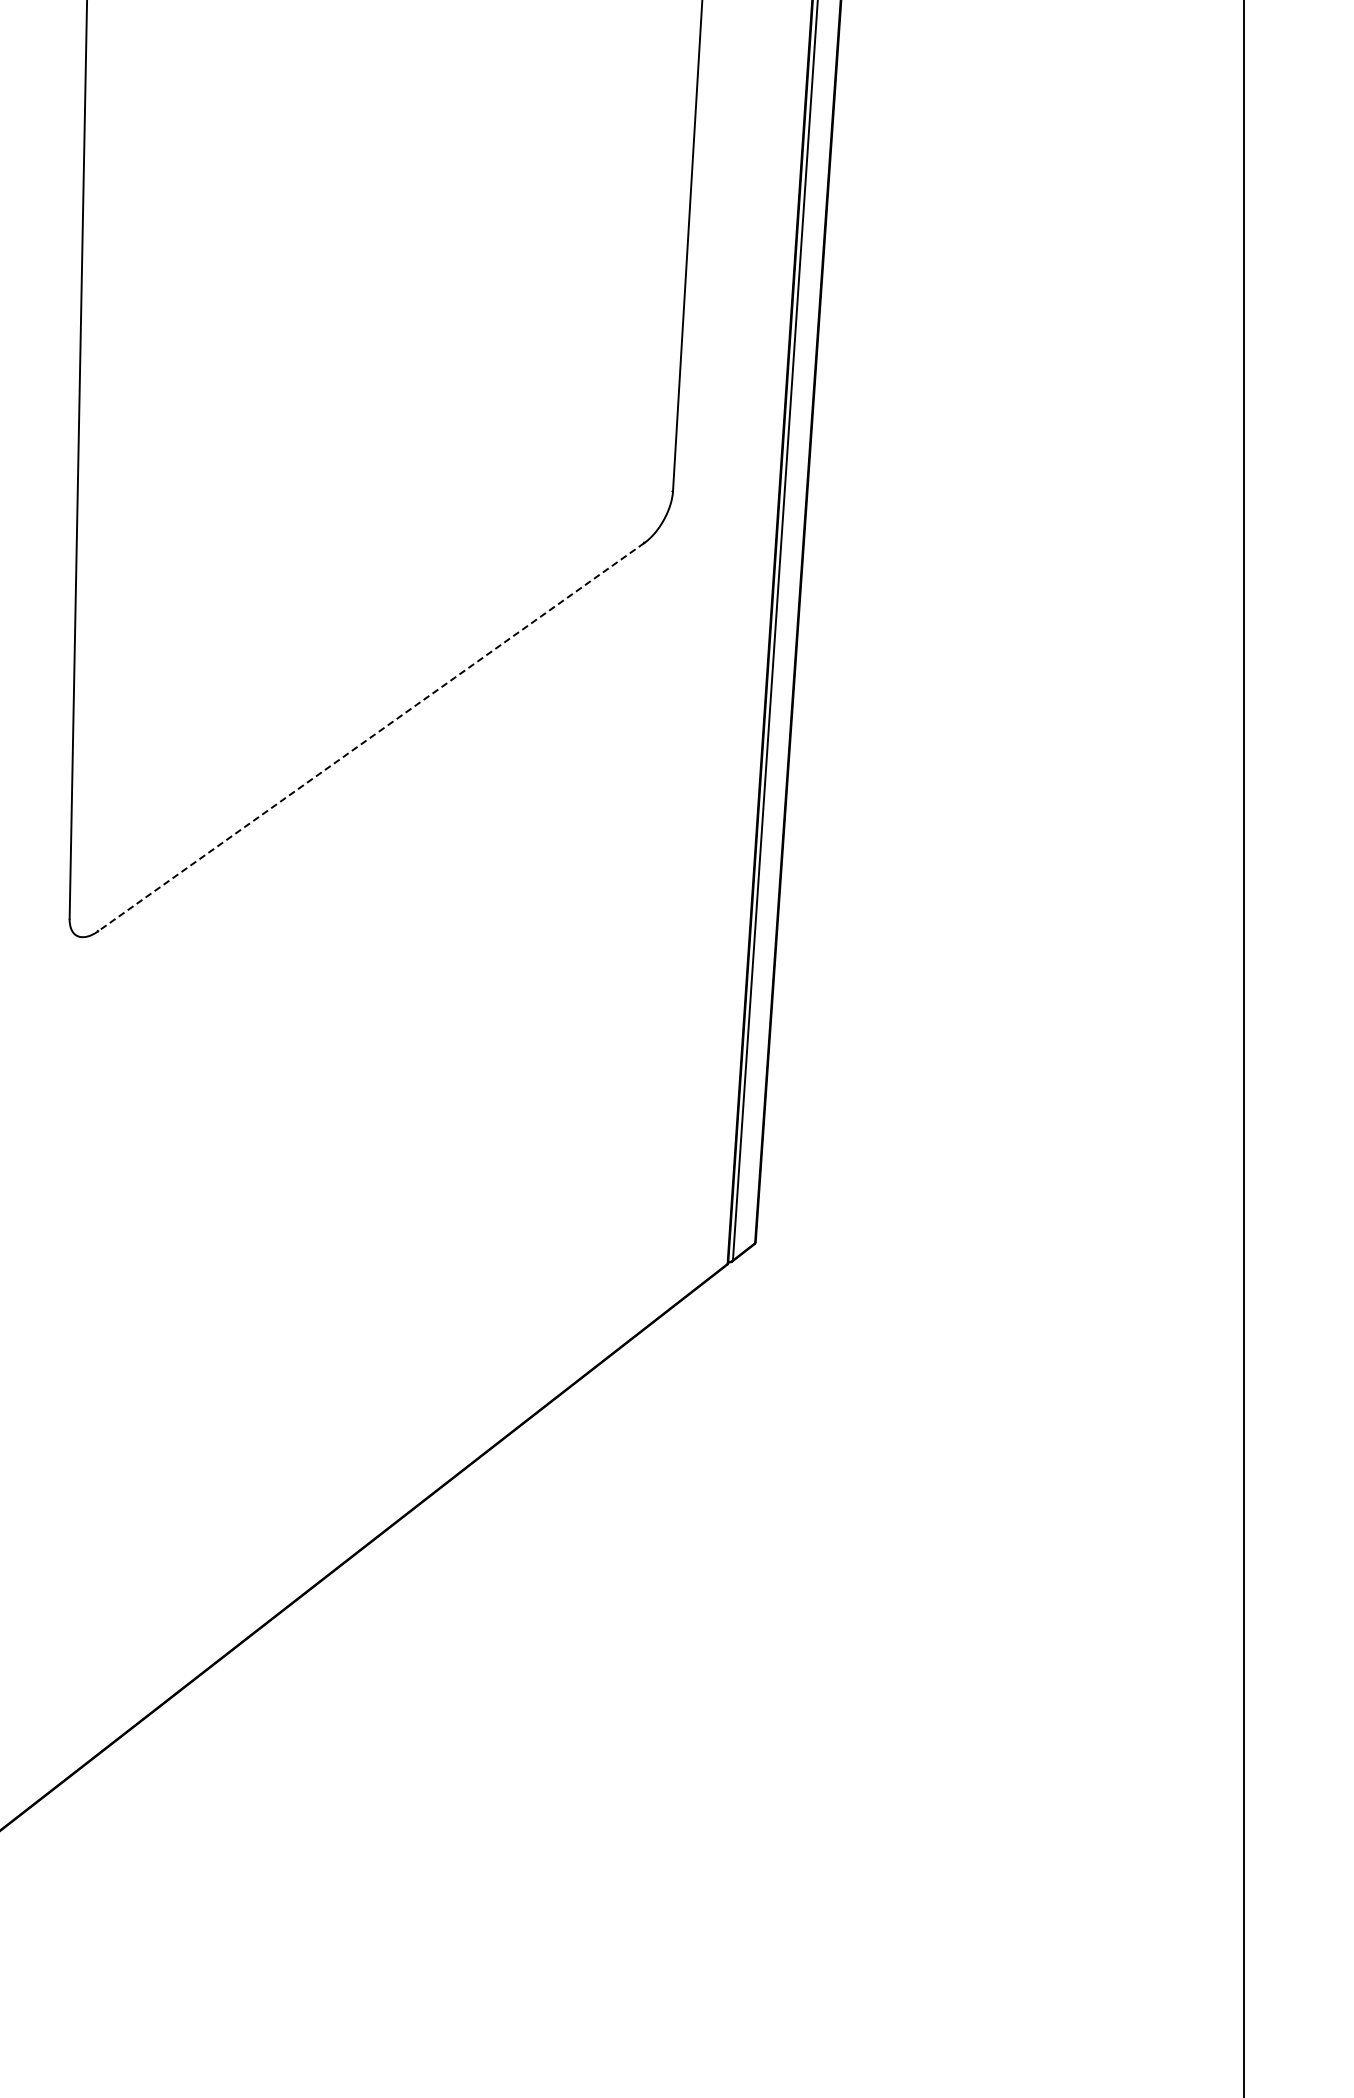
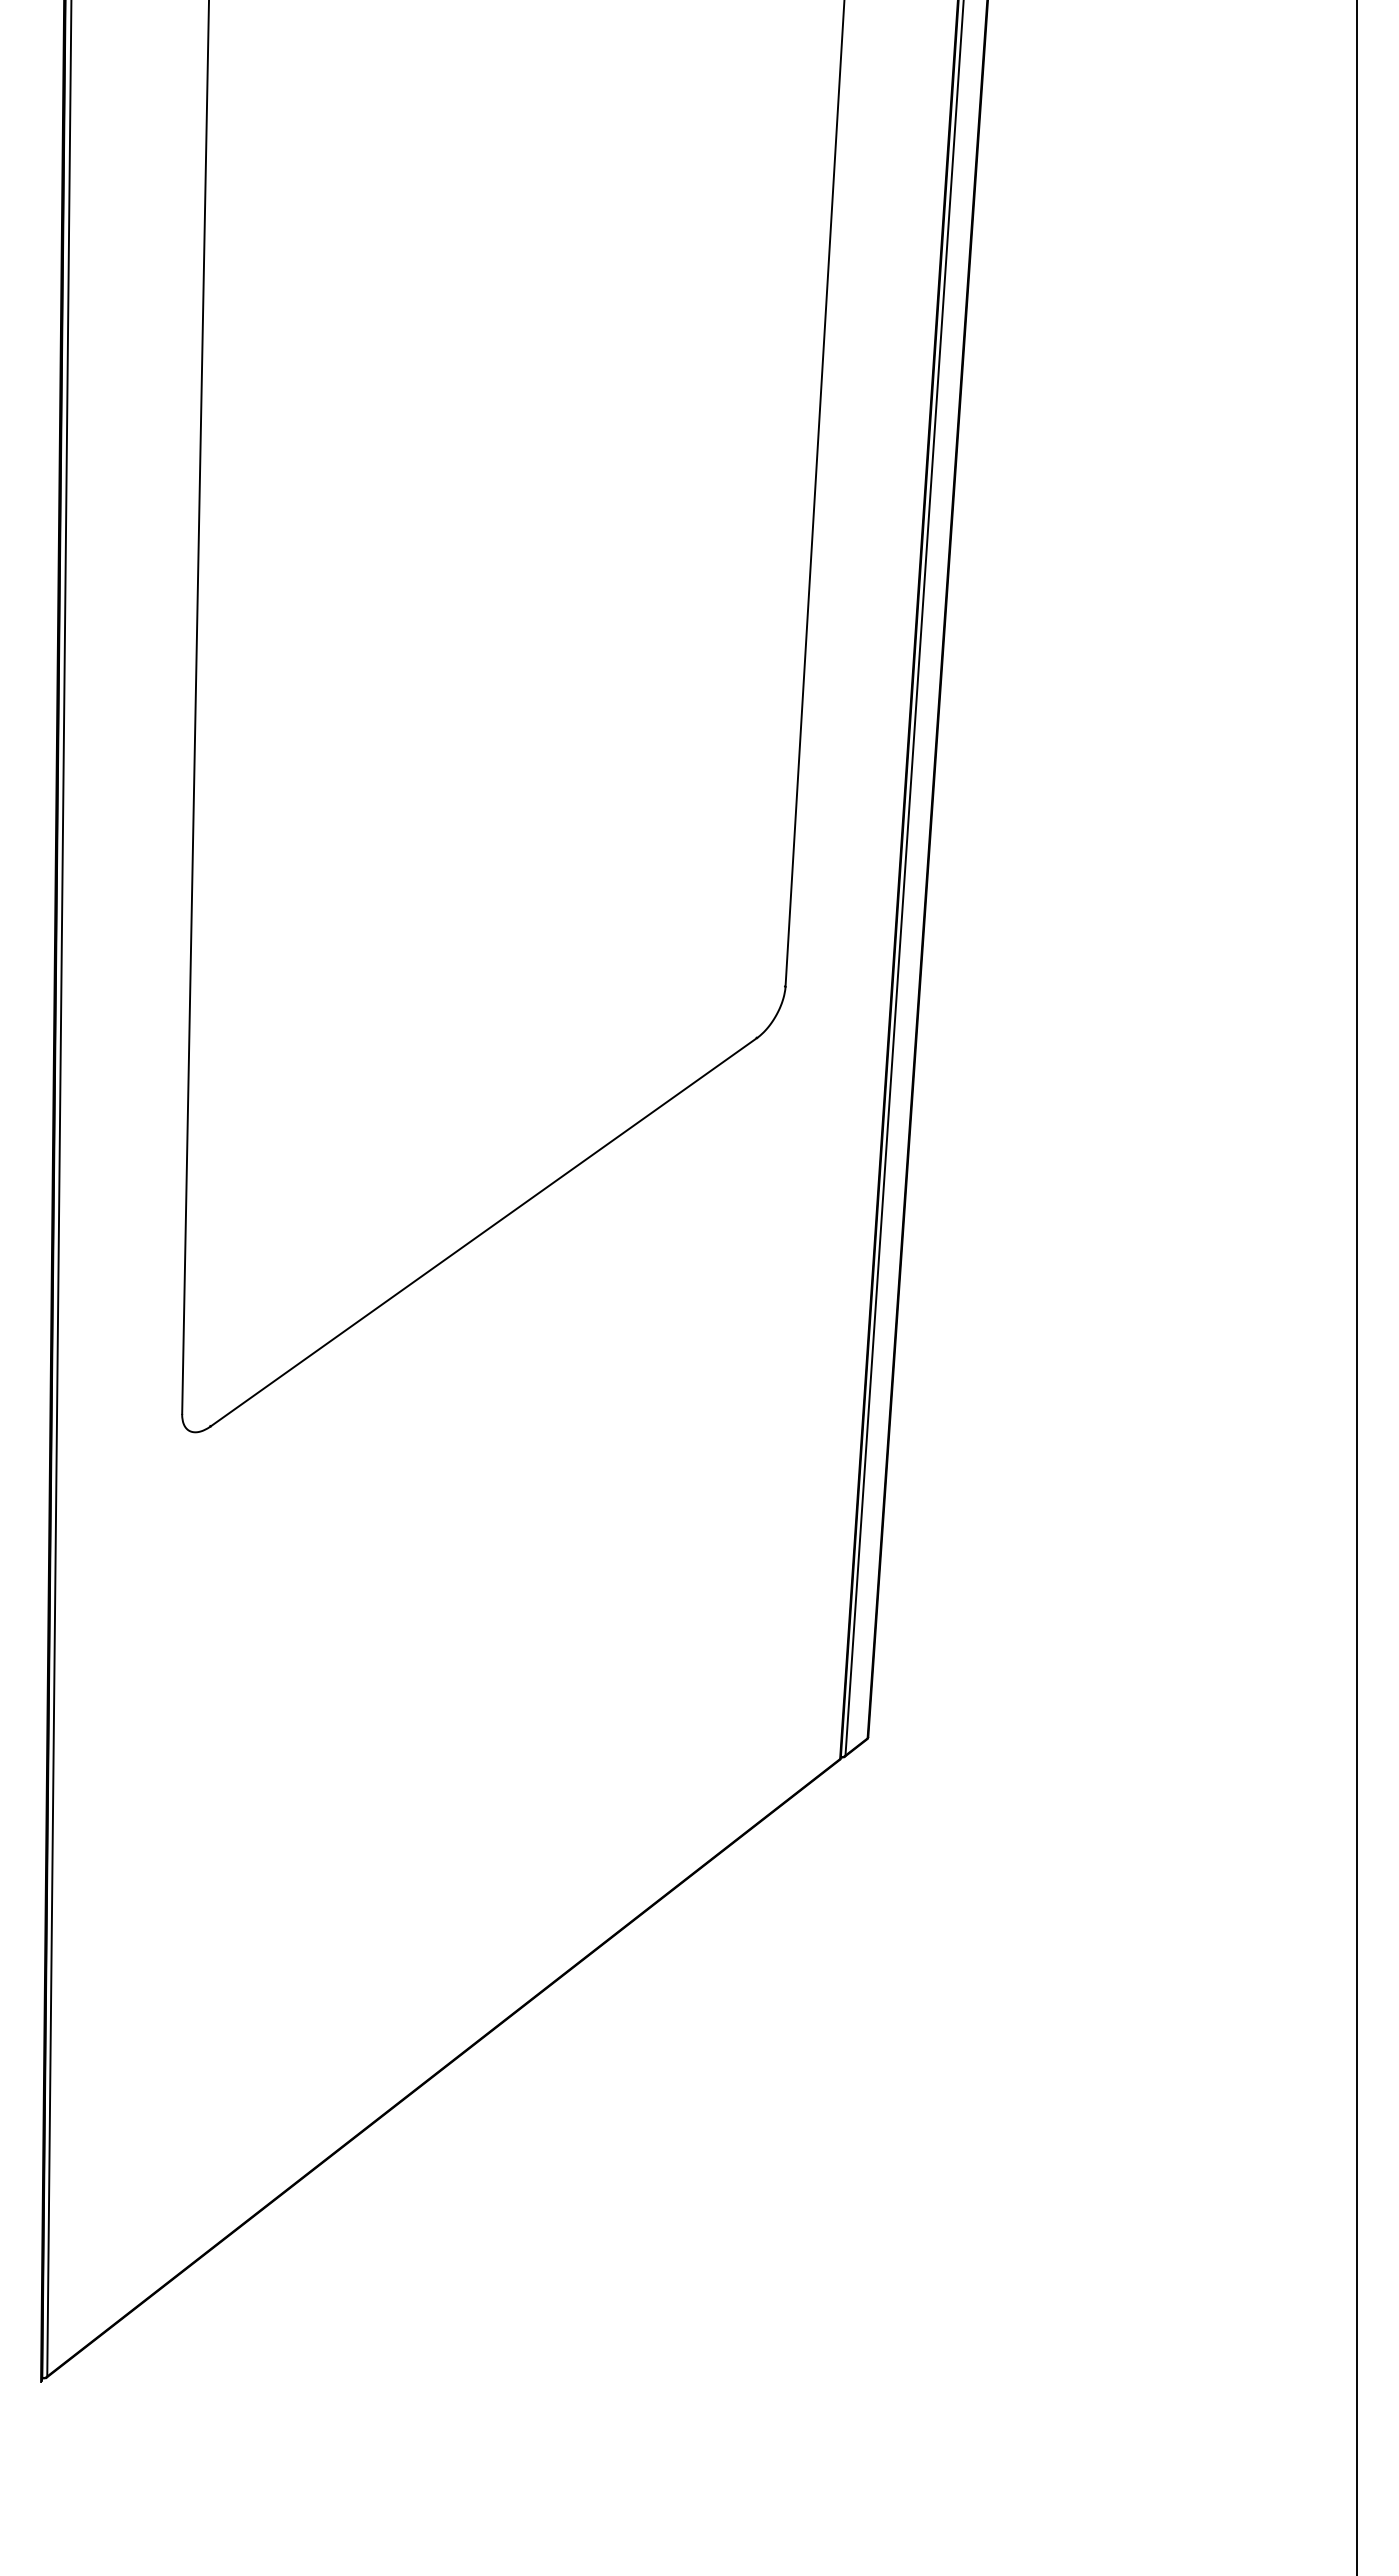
line: (370, 737) -> (483, 1232), dashed -> solid

